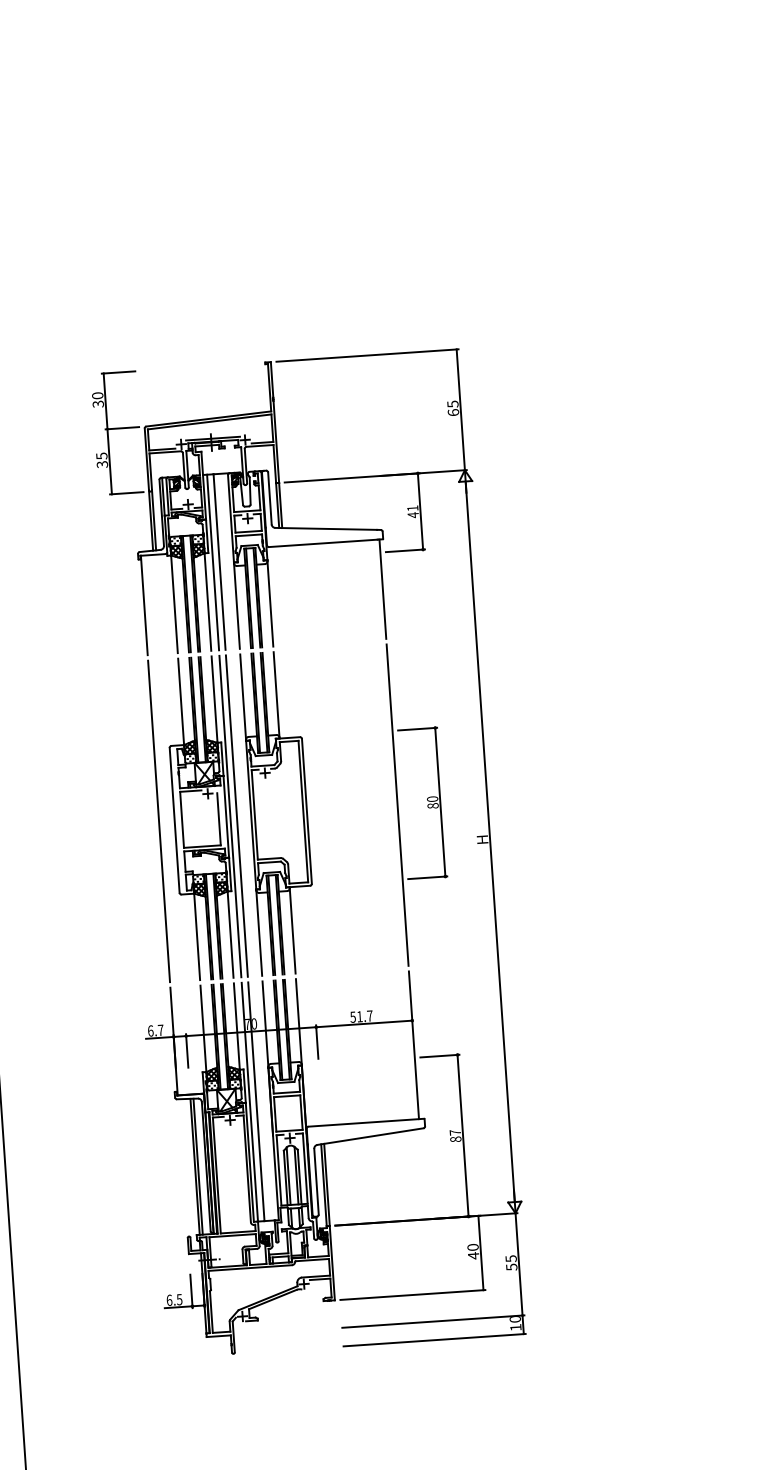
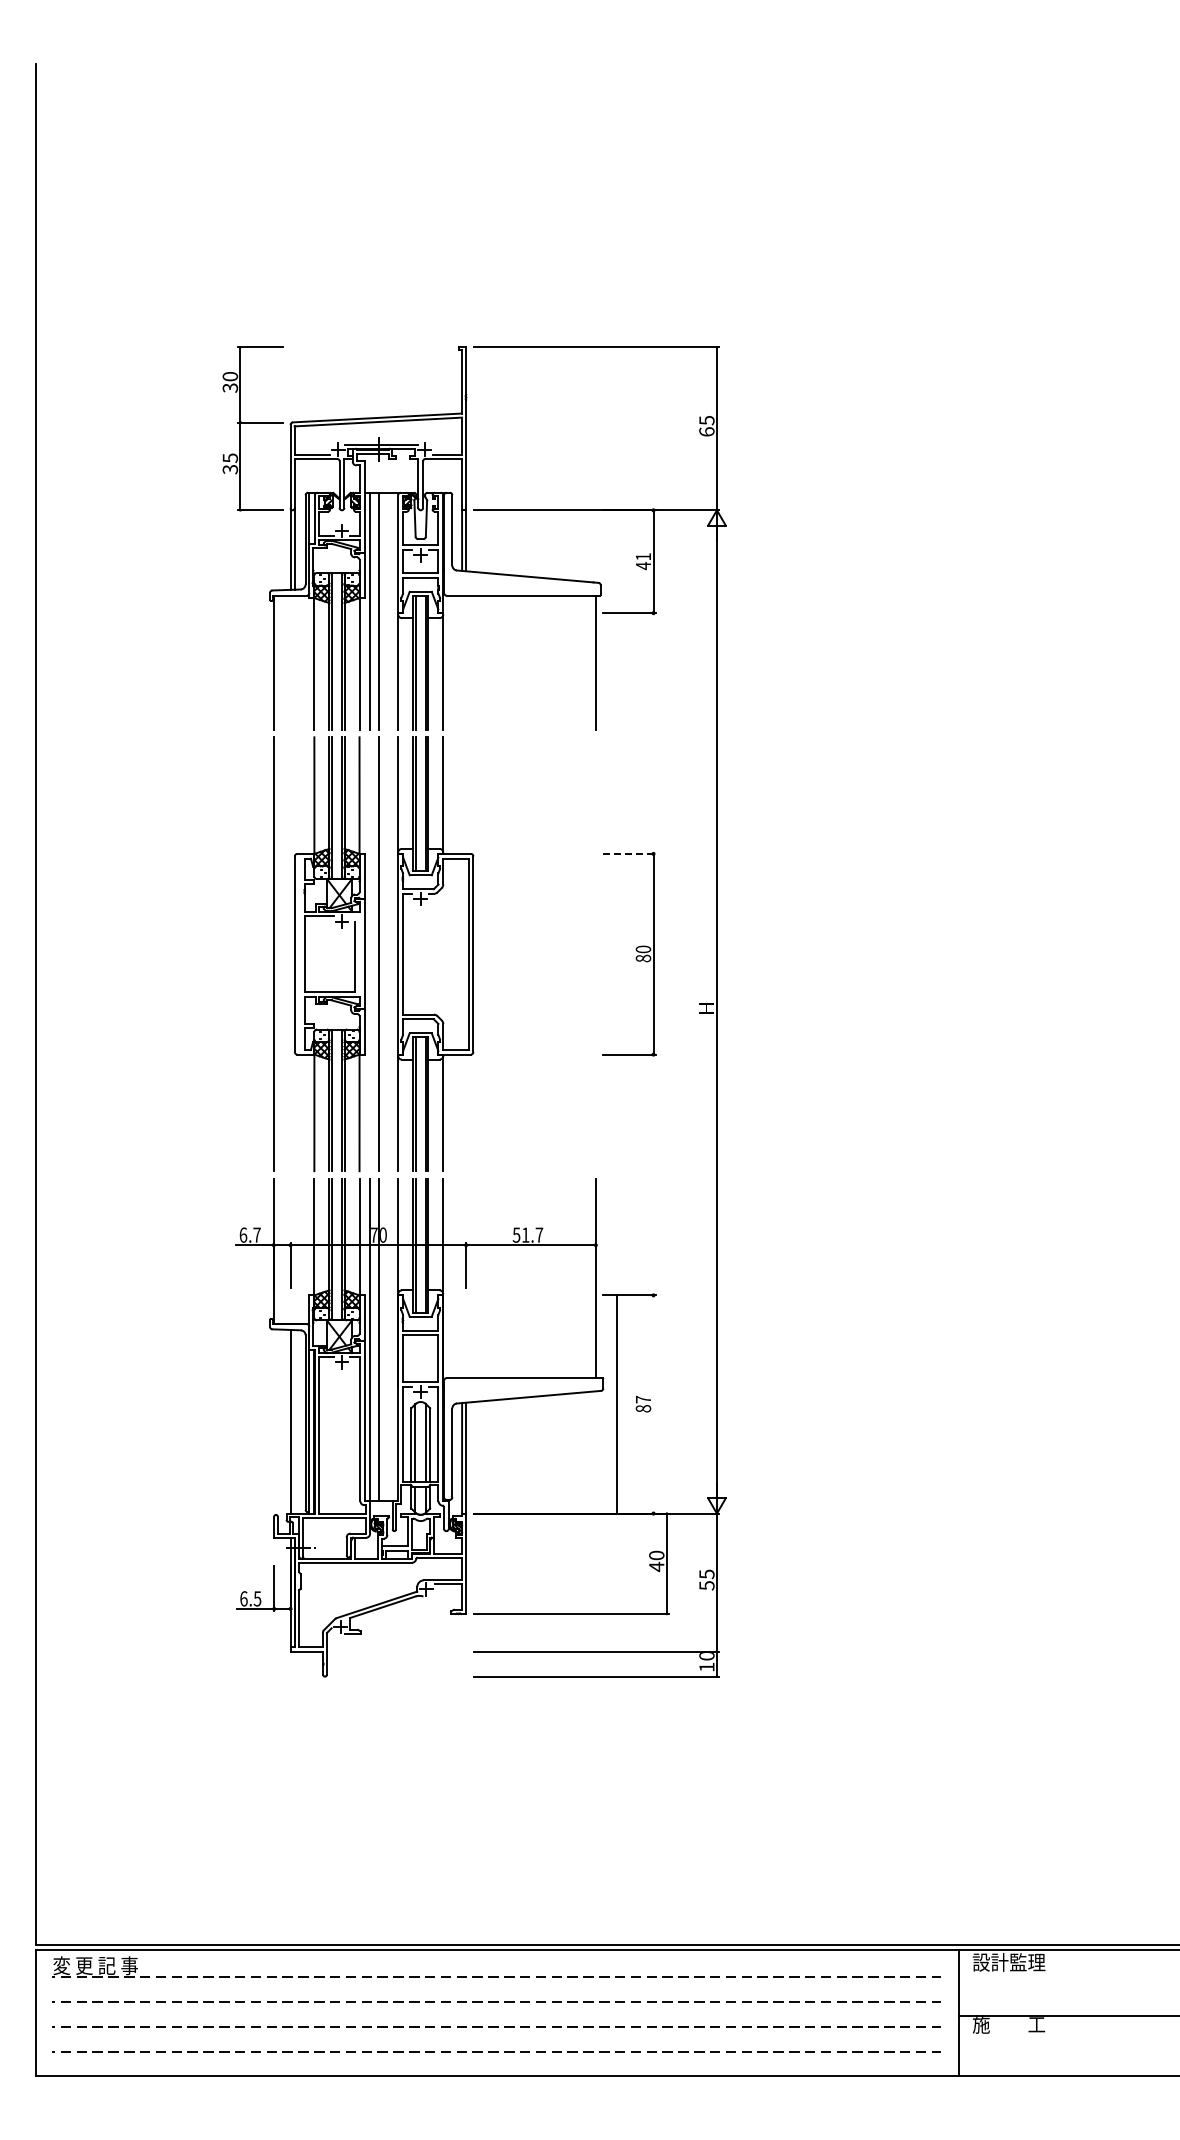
line: (418, 728) -> (630, 853), solid -> dashed
line: (397, 805) -> (595, 954), removed
line: (230, 816) -> (370, 954), removed
line: (463, 1135) -> (616, 1404), moved
line: (198, 1166) -> (294, 1421), removed

